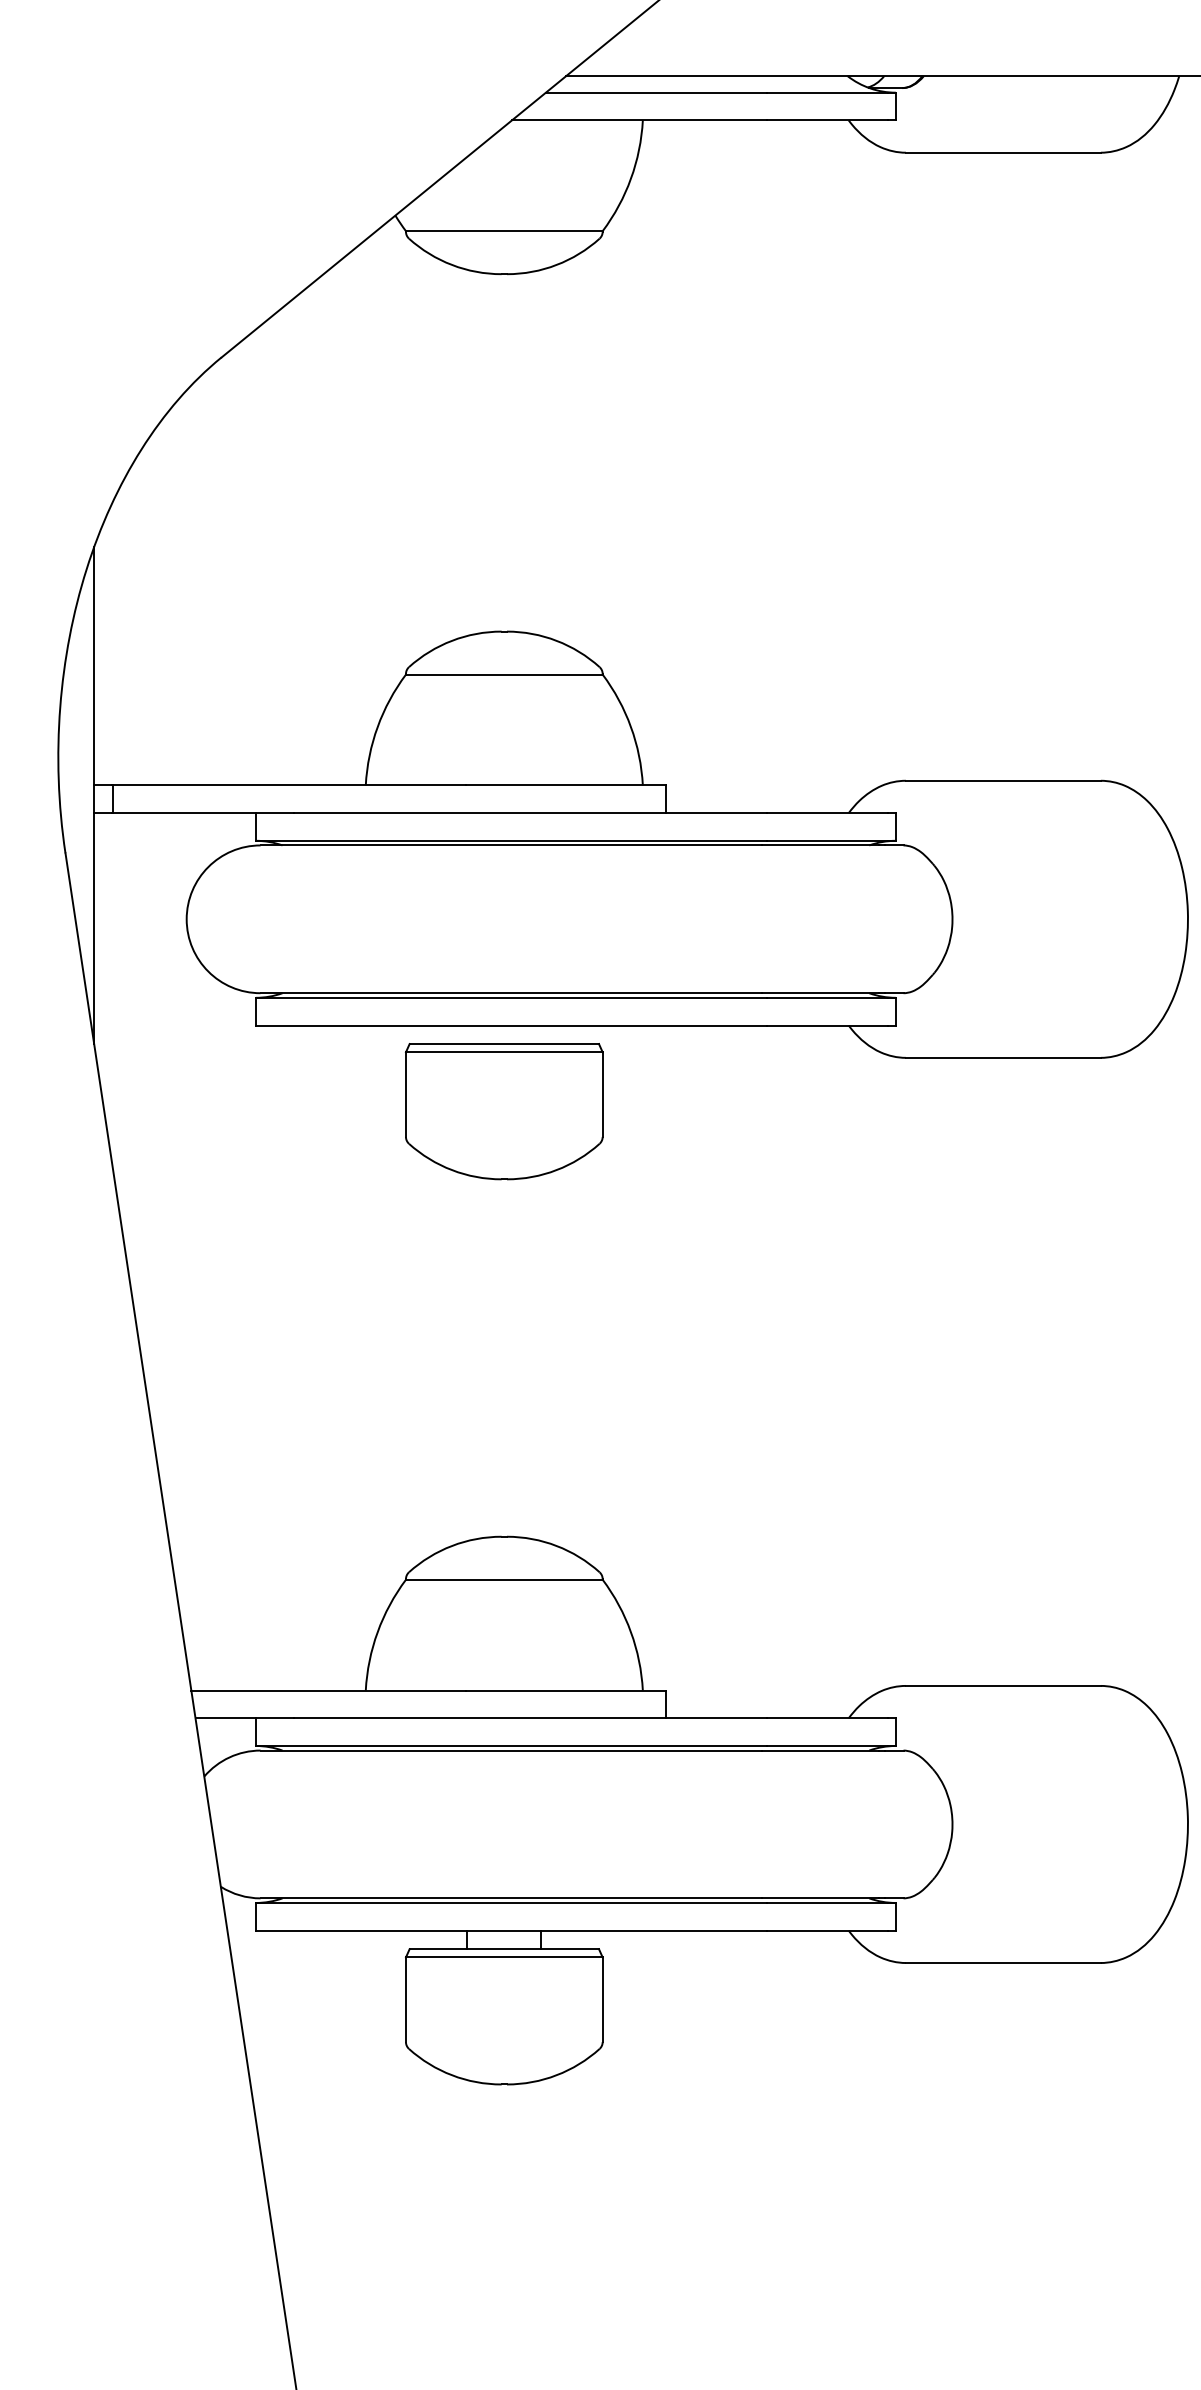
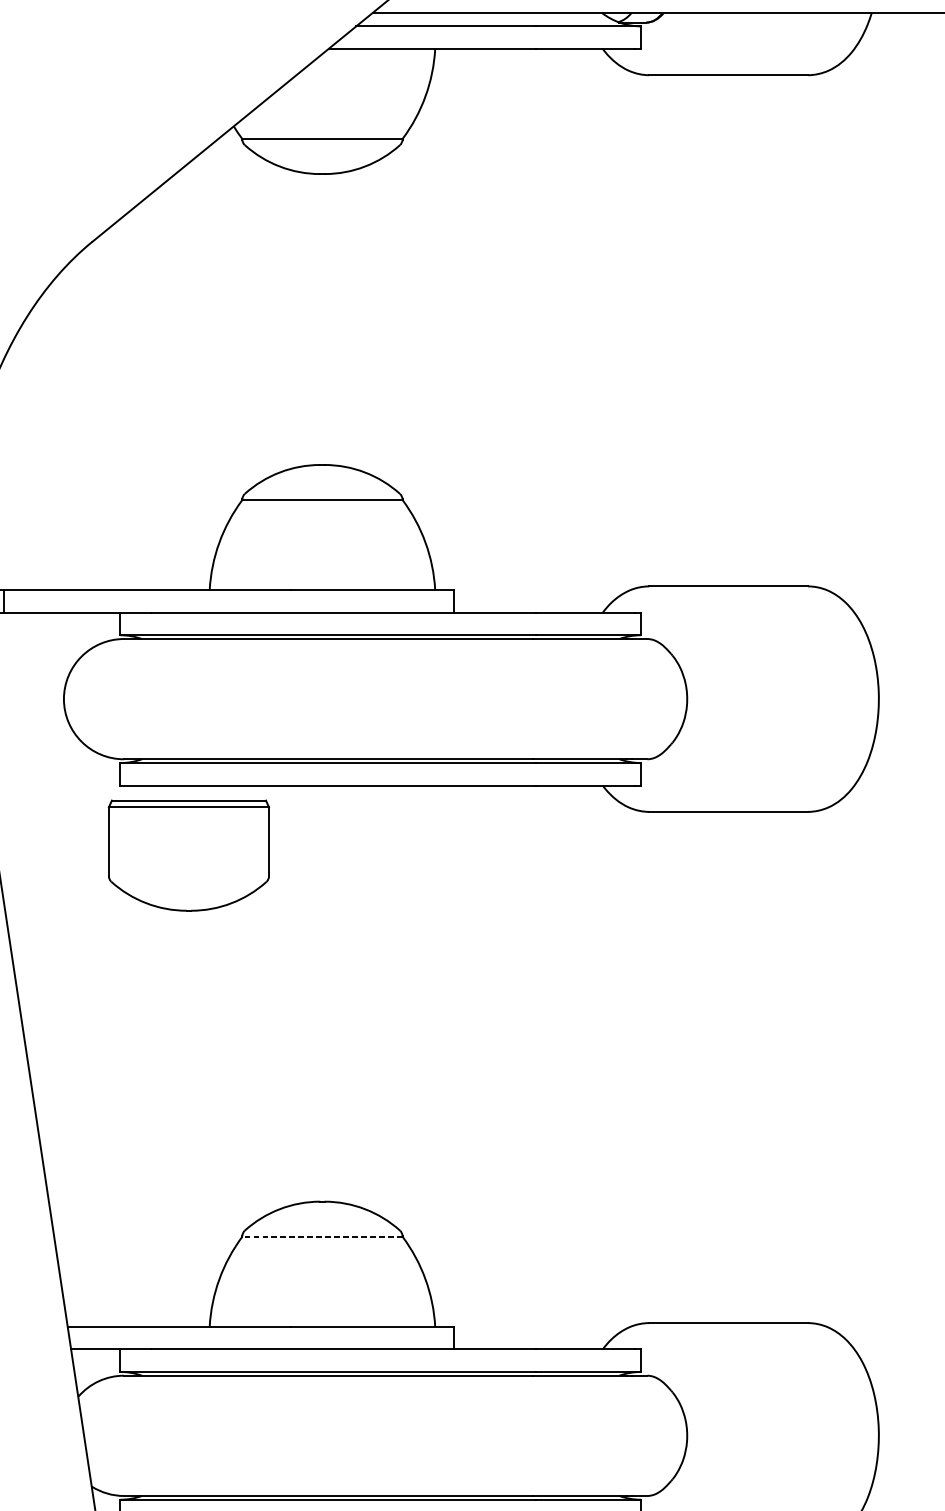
part: (504, 1111) -> (189, 855), moved
line: (503, 1579) -> (321, 1236), solid -> dashed

